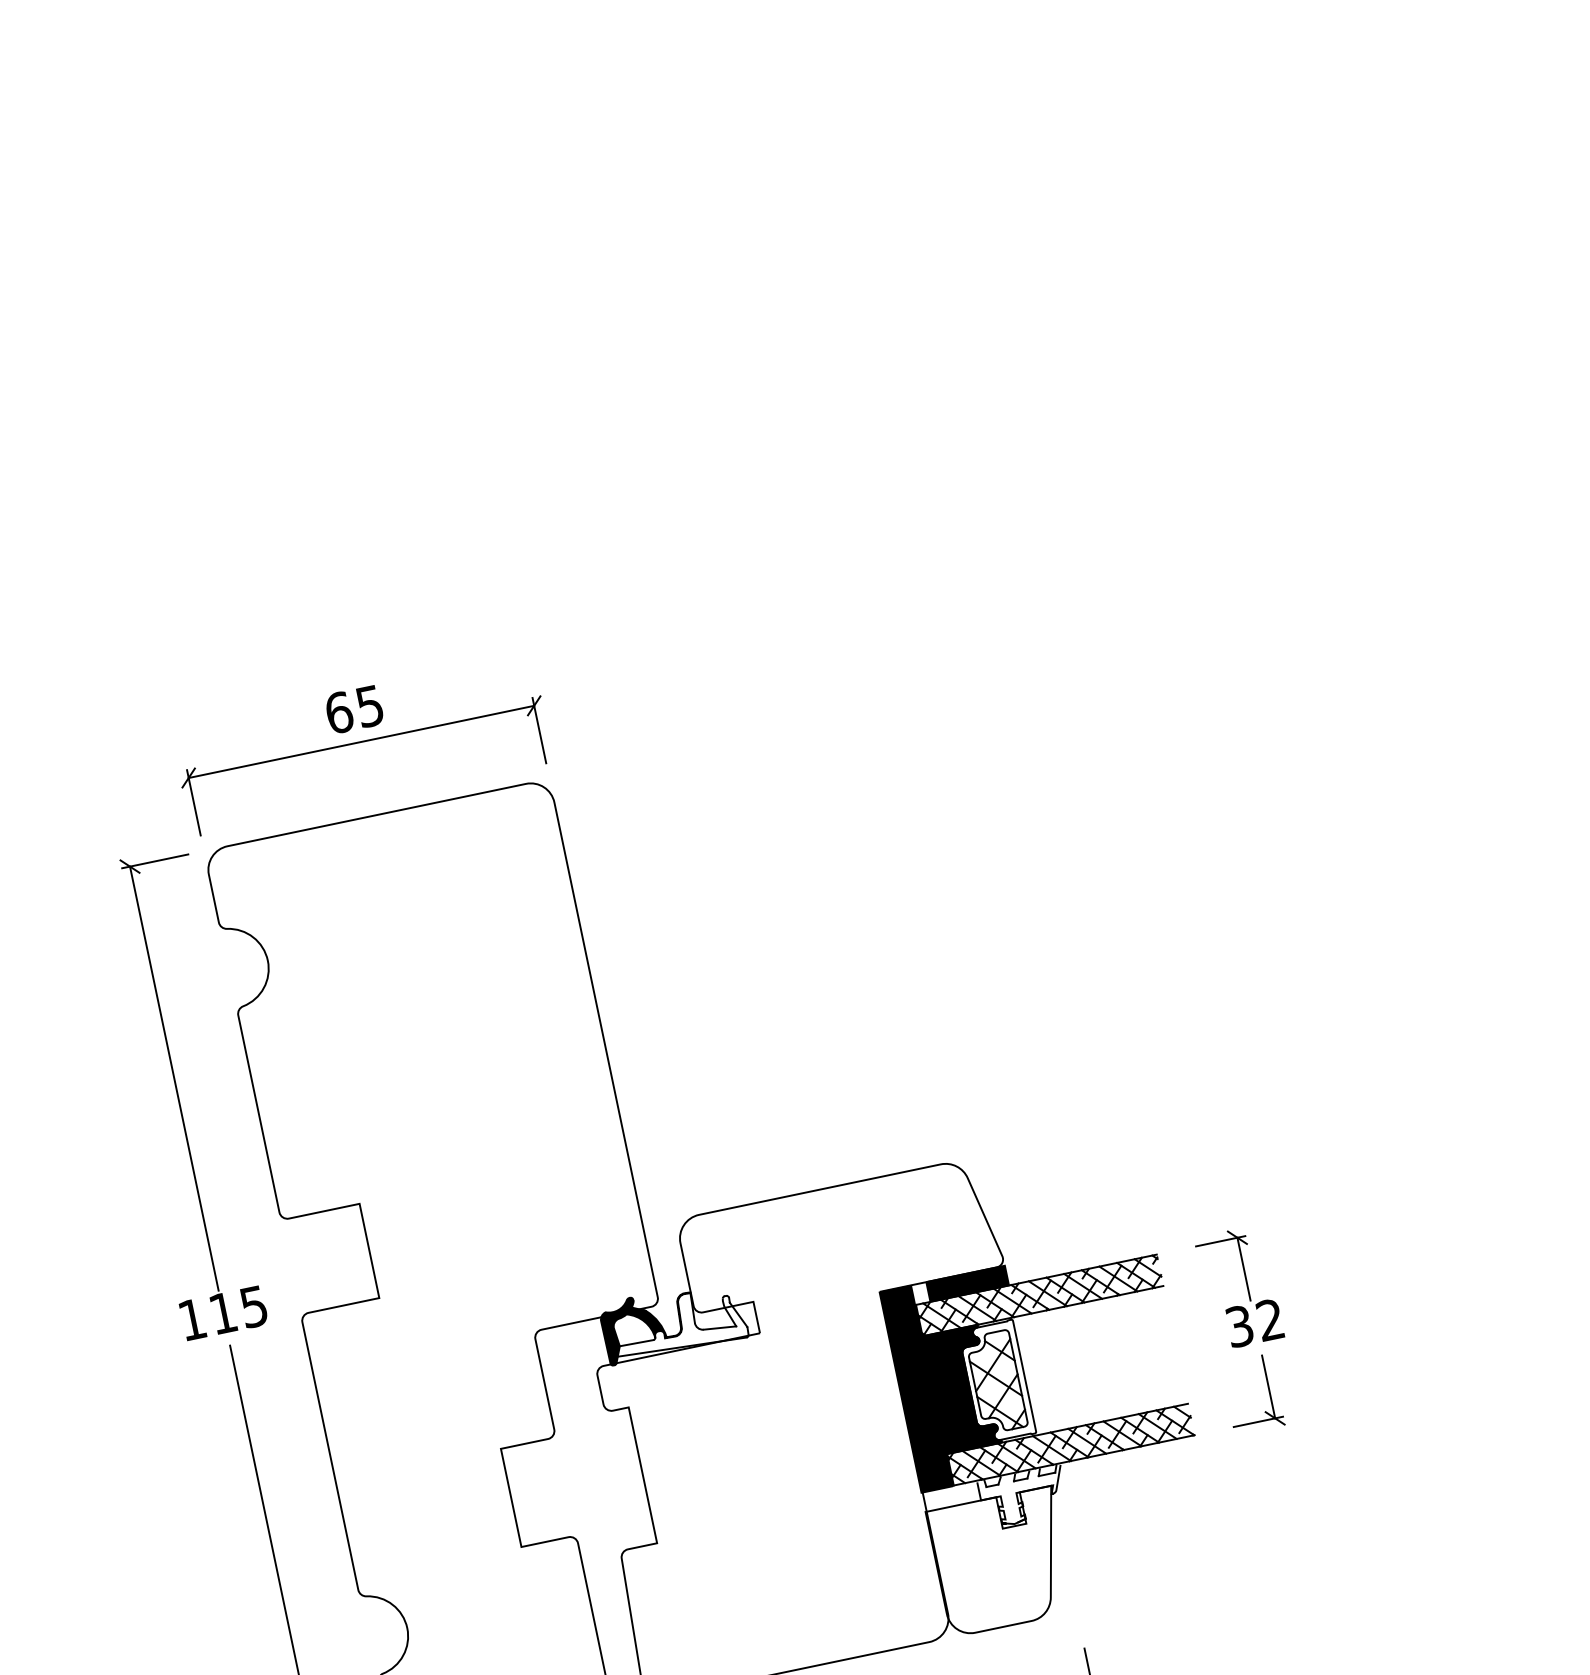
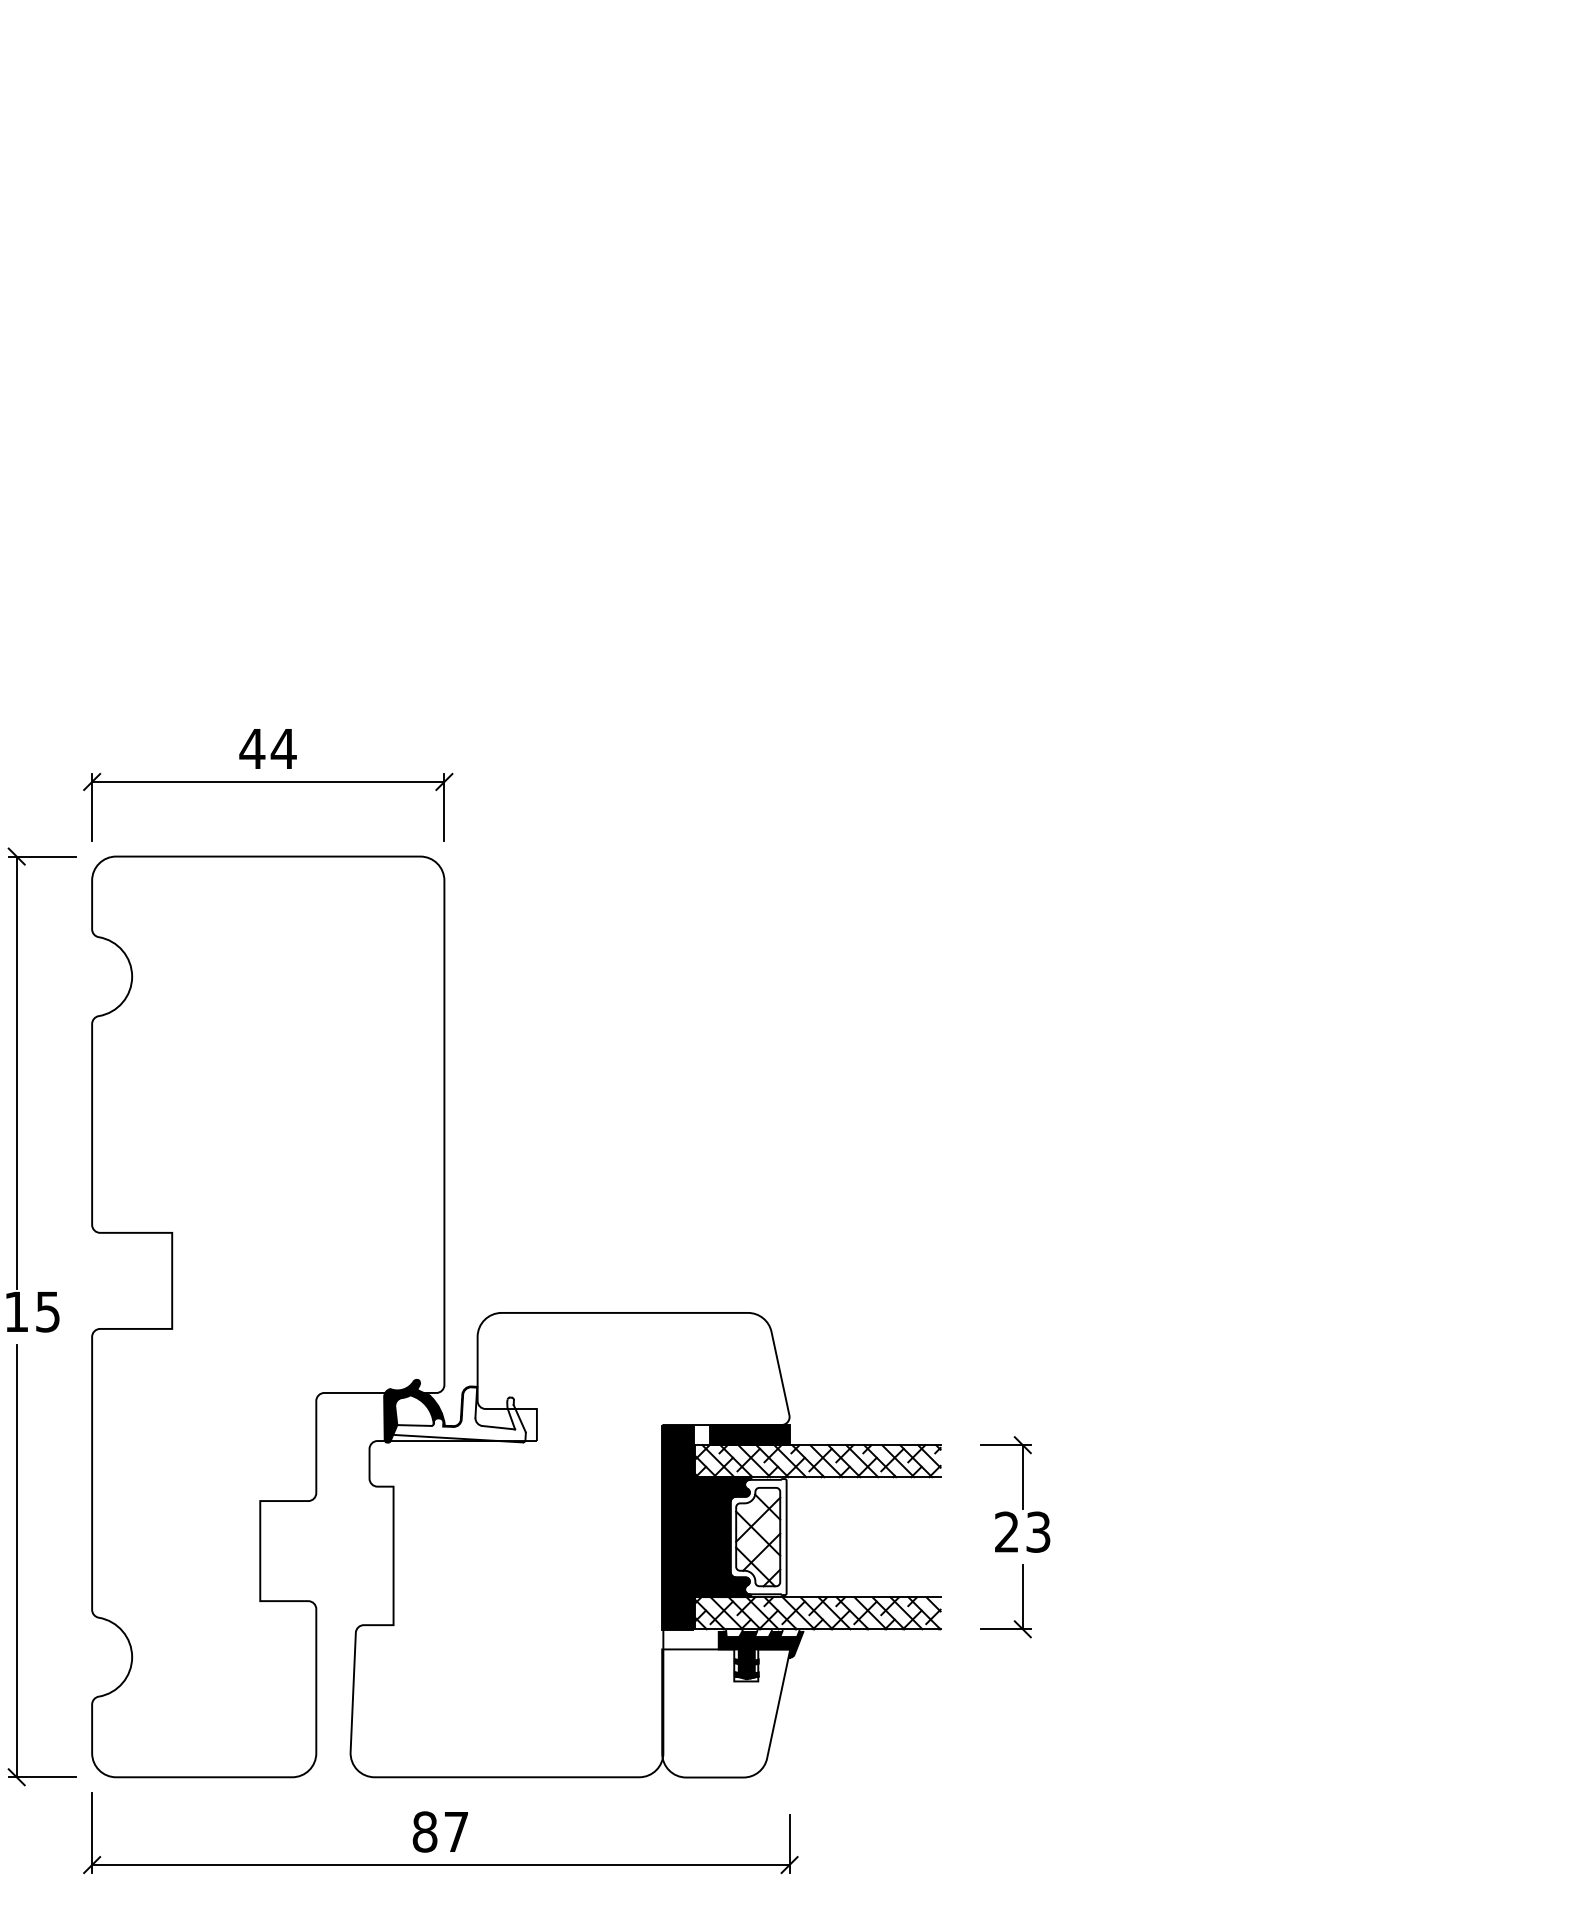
text: (353, 709) -> (267, 748), 65 -> 44
text: (1254, 1322) -> (1022, 1531), 32 -> 23
fill: (1023, 1497) -> (760, 1655), added

